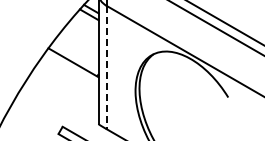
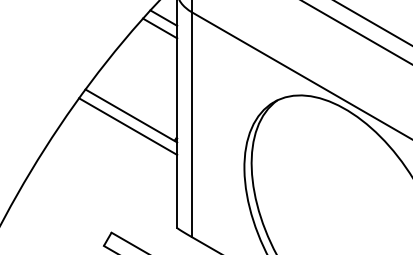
line: (106, 67) -> (191, 124), dashed -> solid
line: (71, 68) -> (127, 126), added

